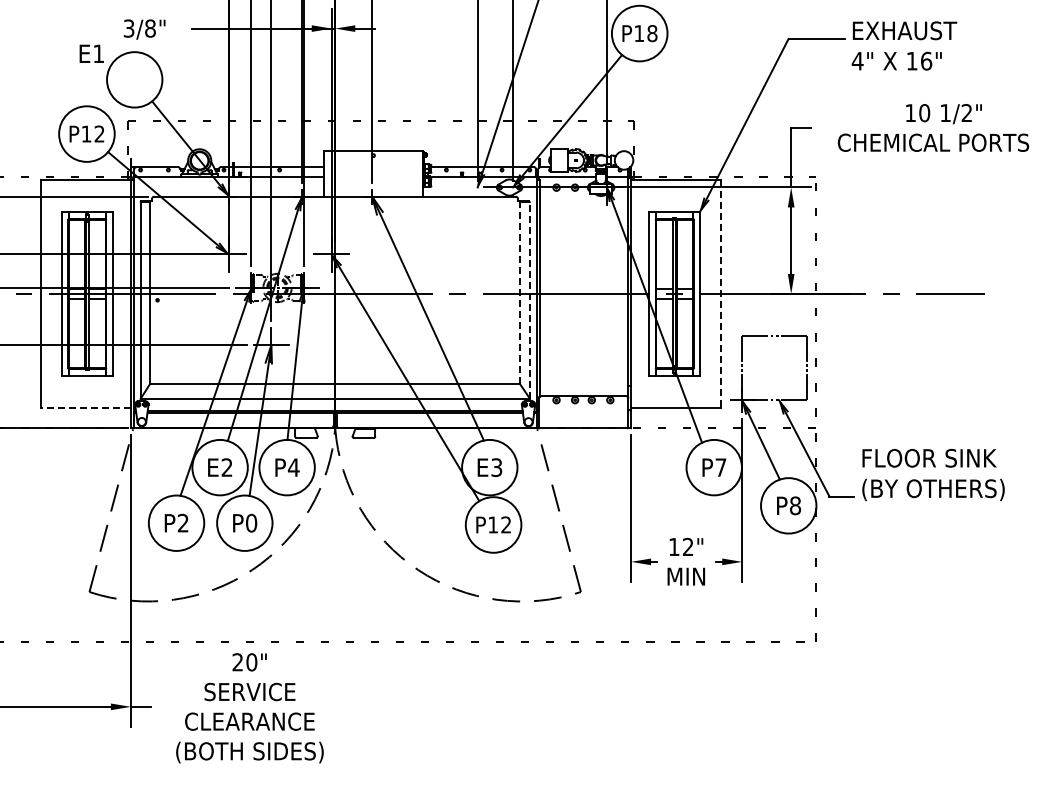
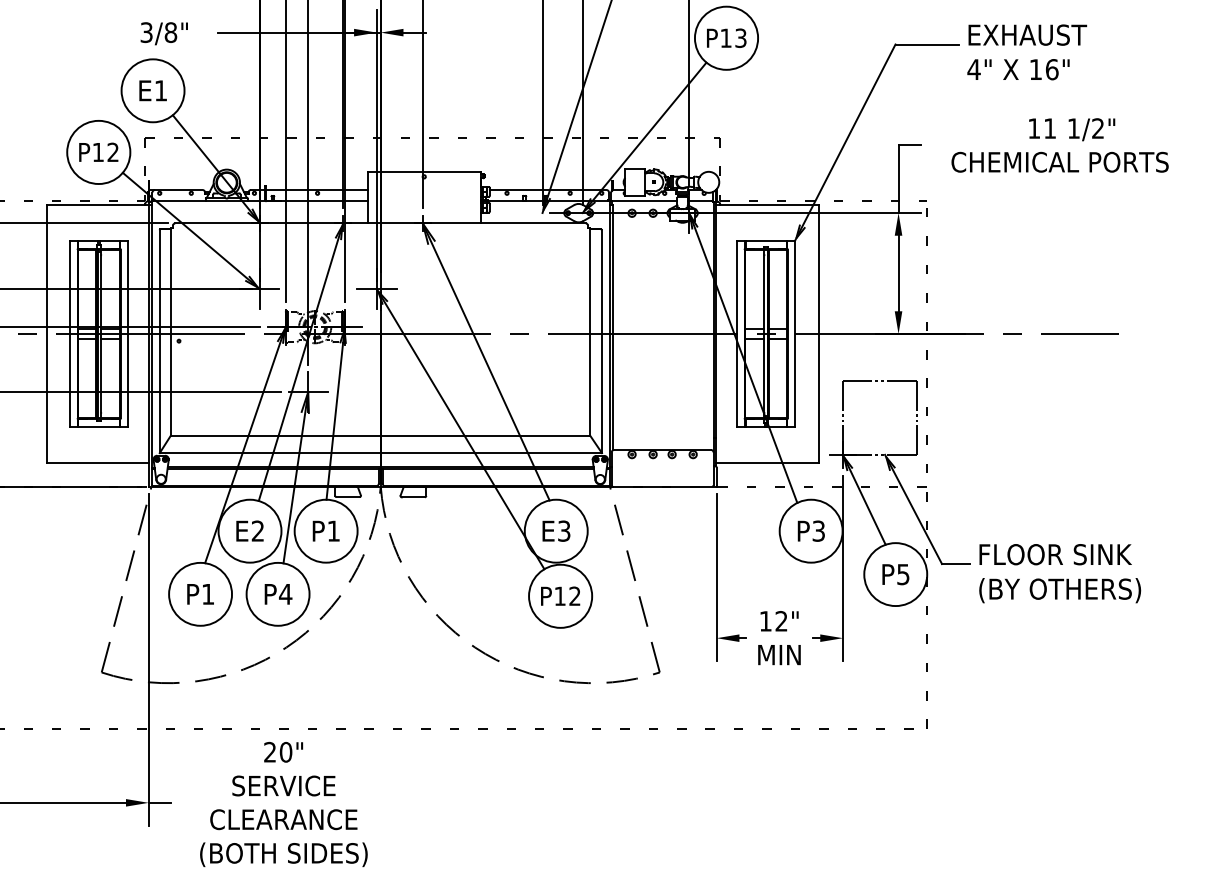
text: (652, 33) -> (741, 38), P18 -> P13
text: (91, 53) -> (152, 90), moved
text: (924, 113) -> (1049, 129), 10 -> 11
line: (519, 291) -> (590, 331), dashed -> solid
line: (721, 294) -> (819, 334), dashed -> solid
line: (530, 300) -> (602, 341), dashed -> solid
line: (85, 407) -> (97, 462), dashed -> solid
text: (293, 467) -> (333, 531), P4 -> P1
text: (720, 467) -> (818, 531), P7 -> P3
text: (933, 474) -> (1060, 573), moved
text: (795, 505) -> (903, 574), P8 -> P5
text: (182, 522) -> (207, 593), P2 -> P1
text: (251, 522) -> (285, 593), P0 -> P4

